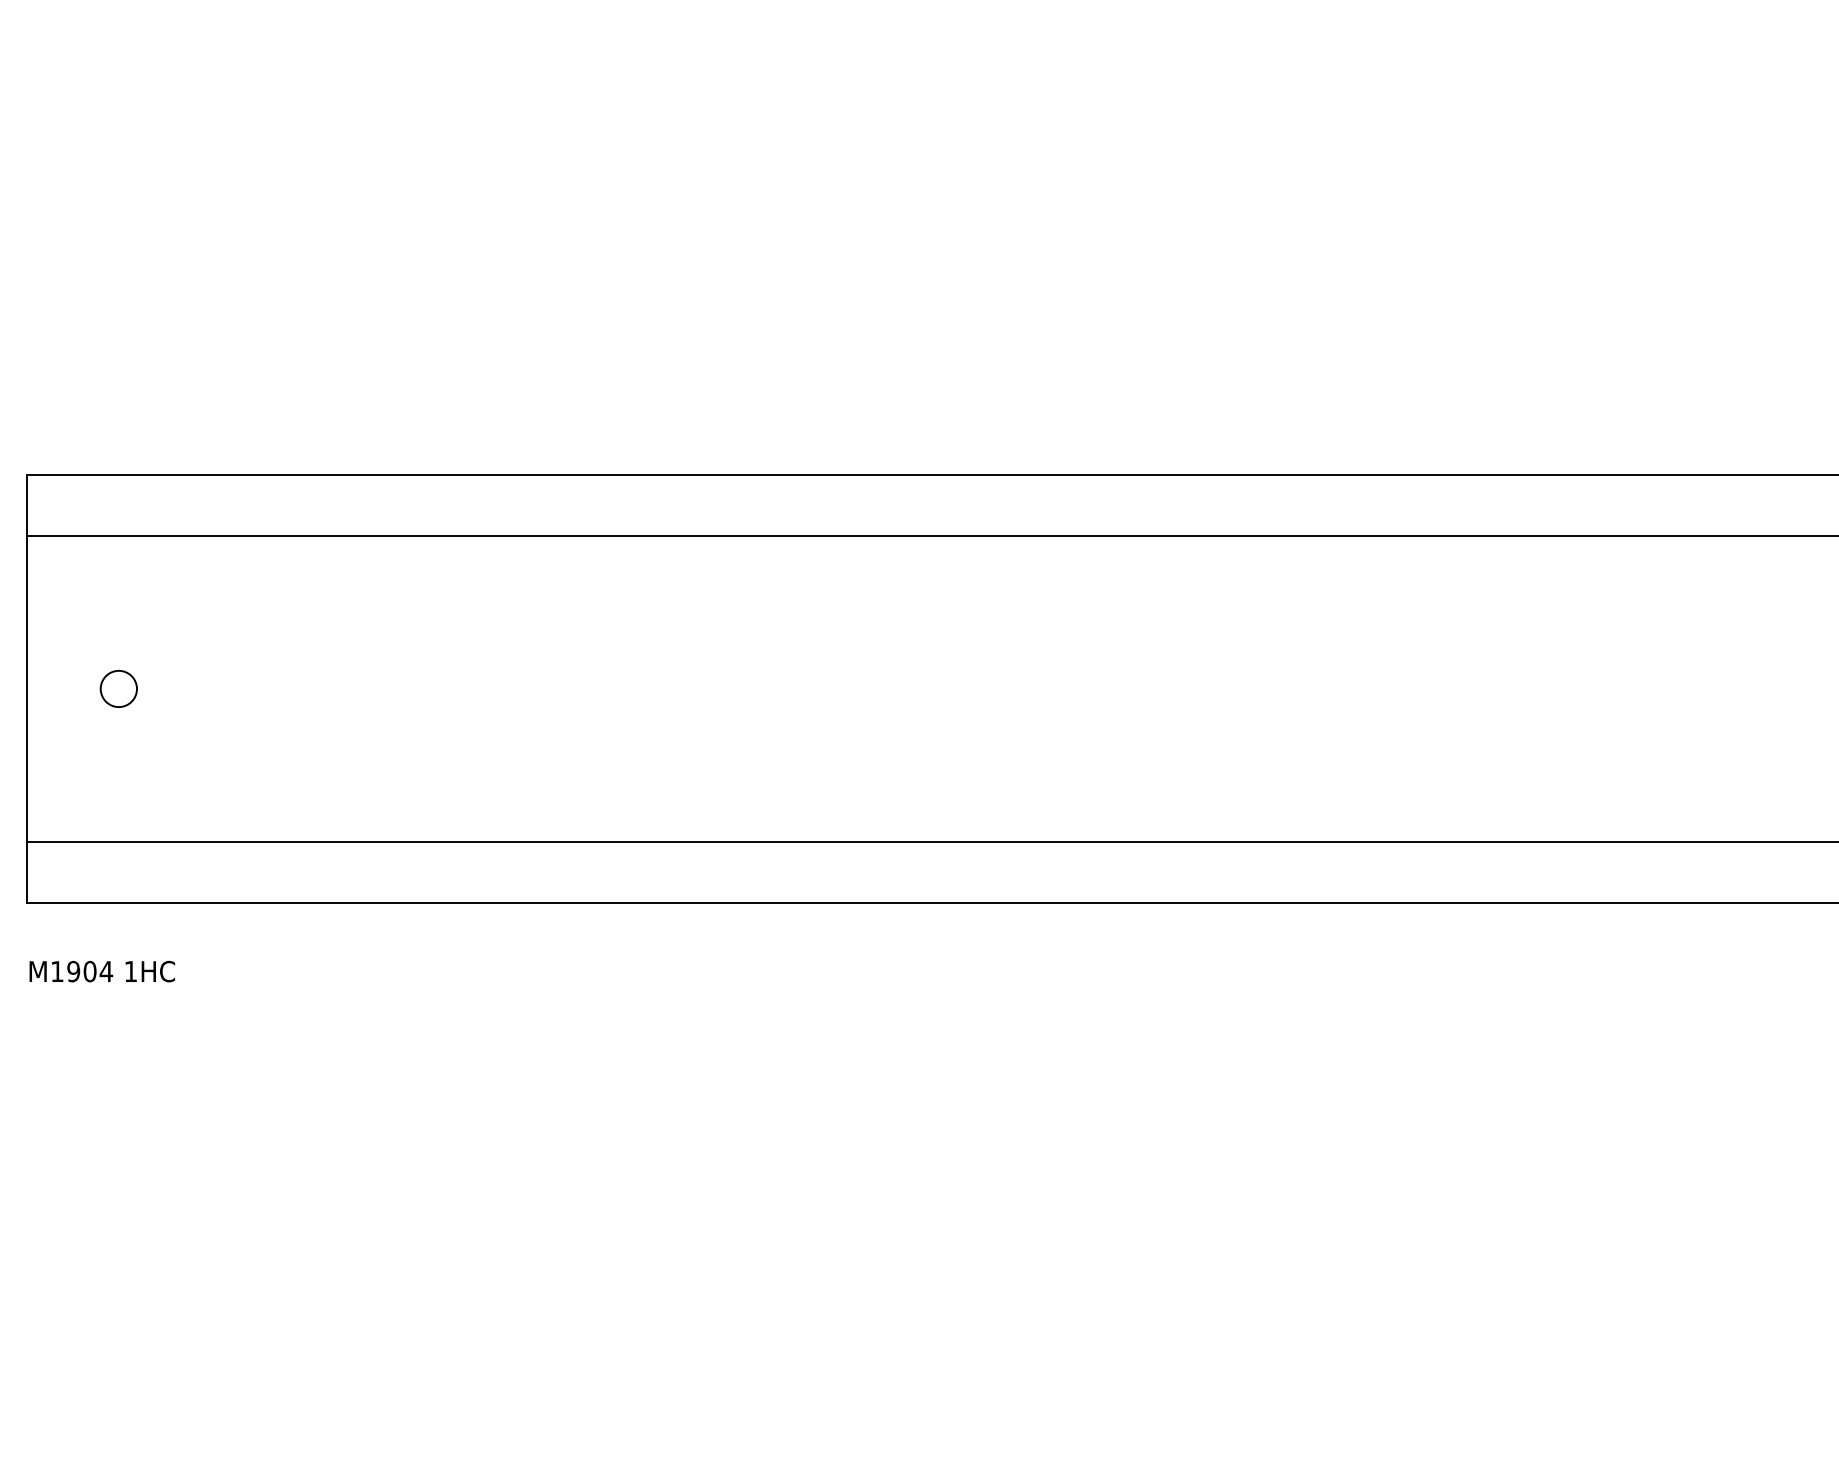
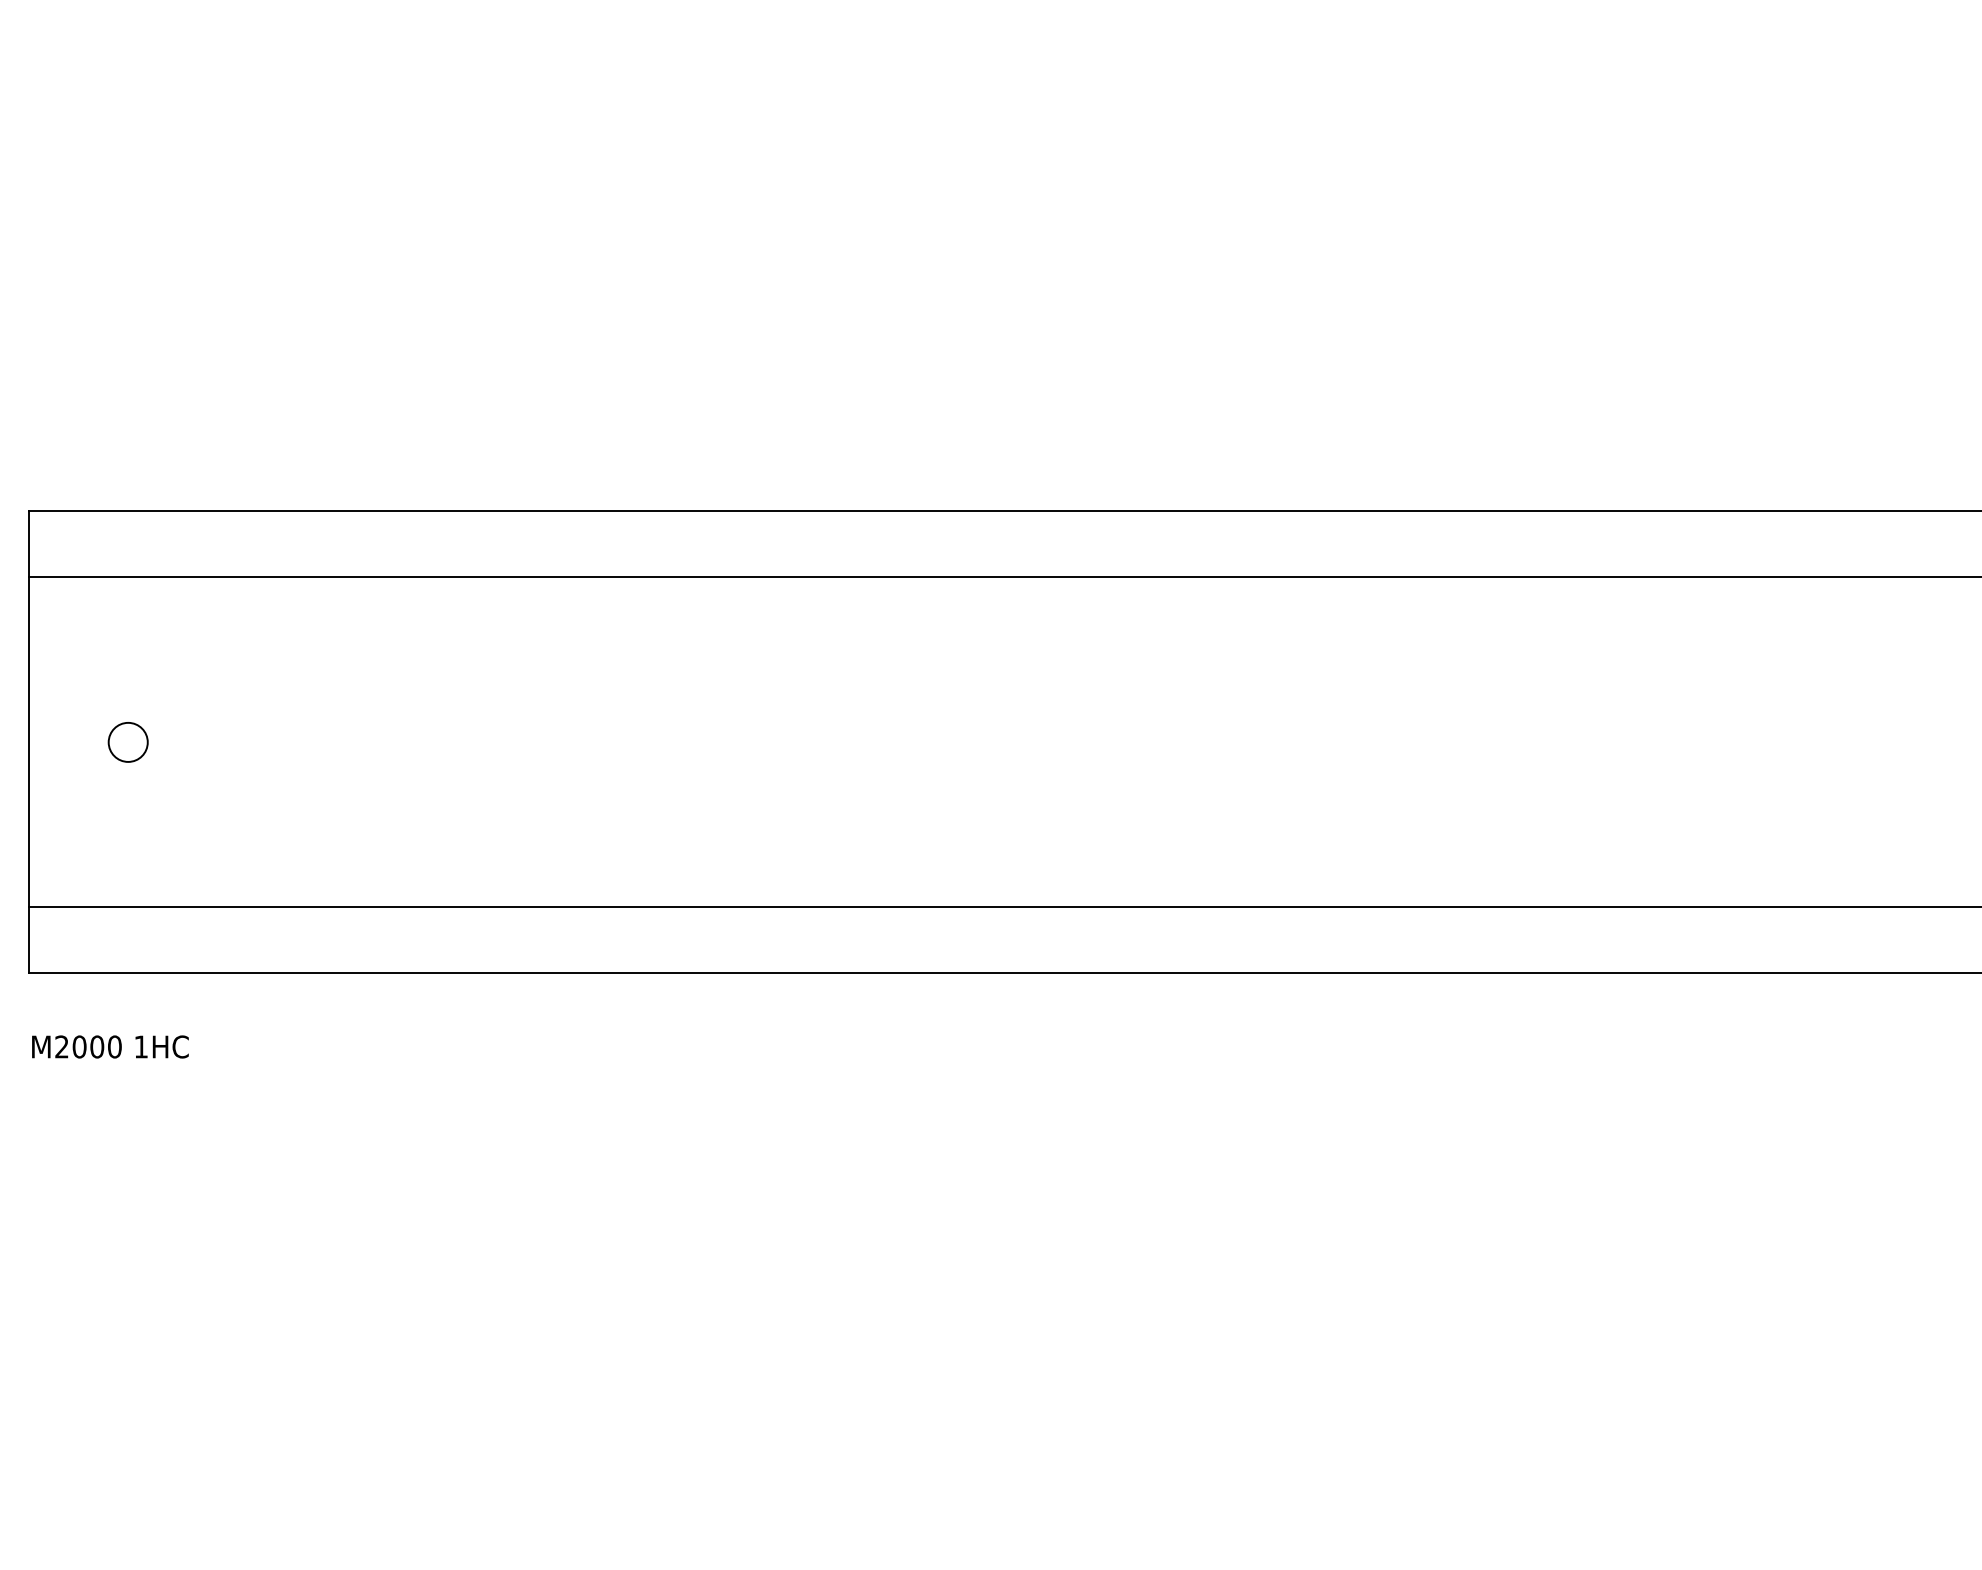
text: (81, 971) -> (88, 1046), M1904 -> M2000

